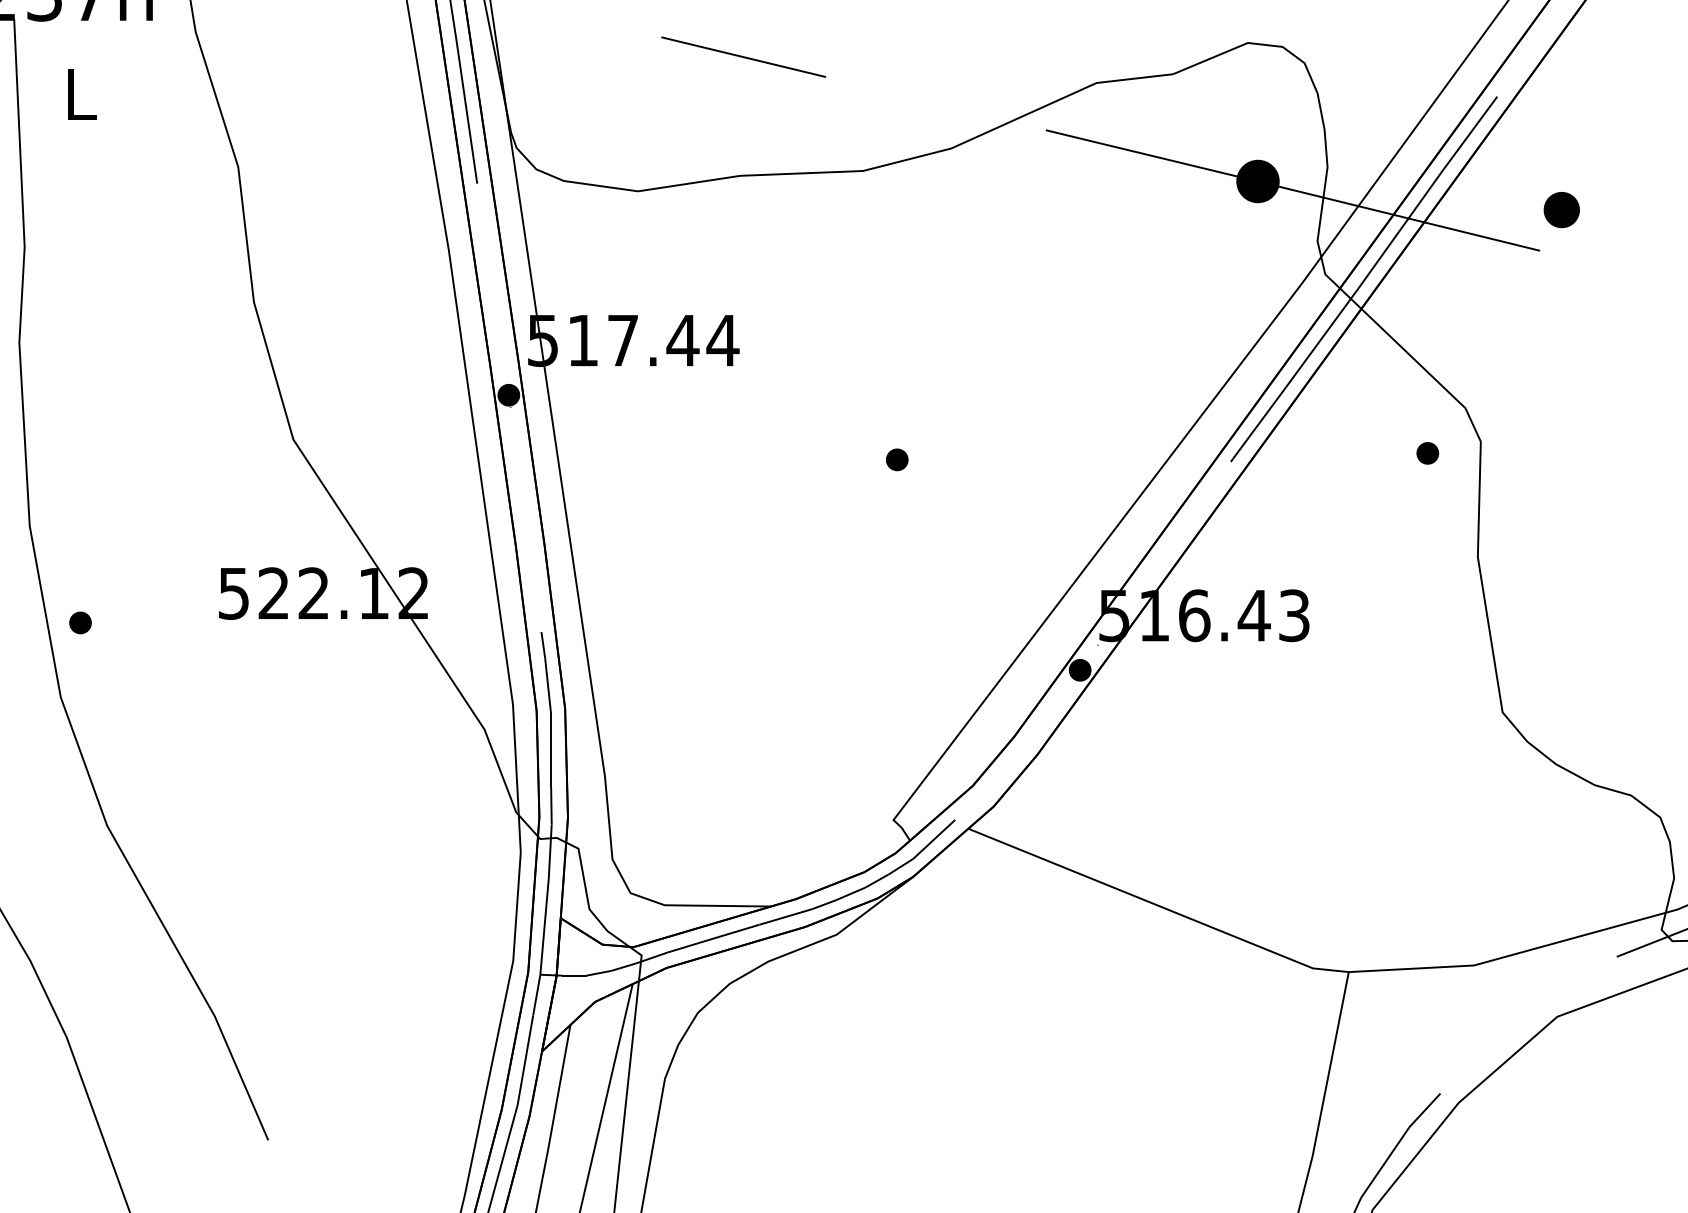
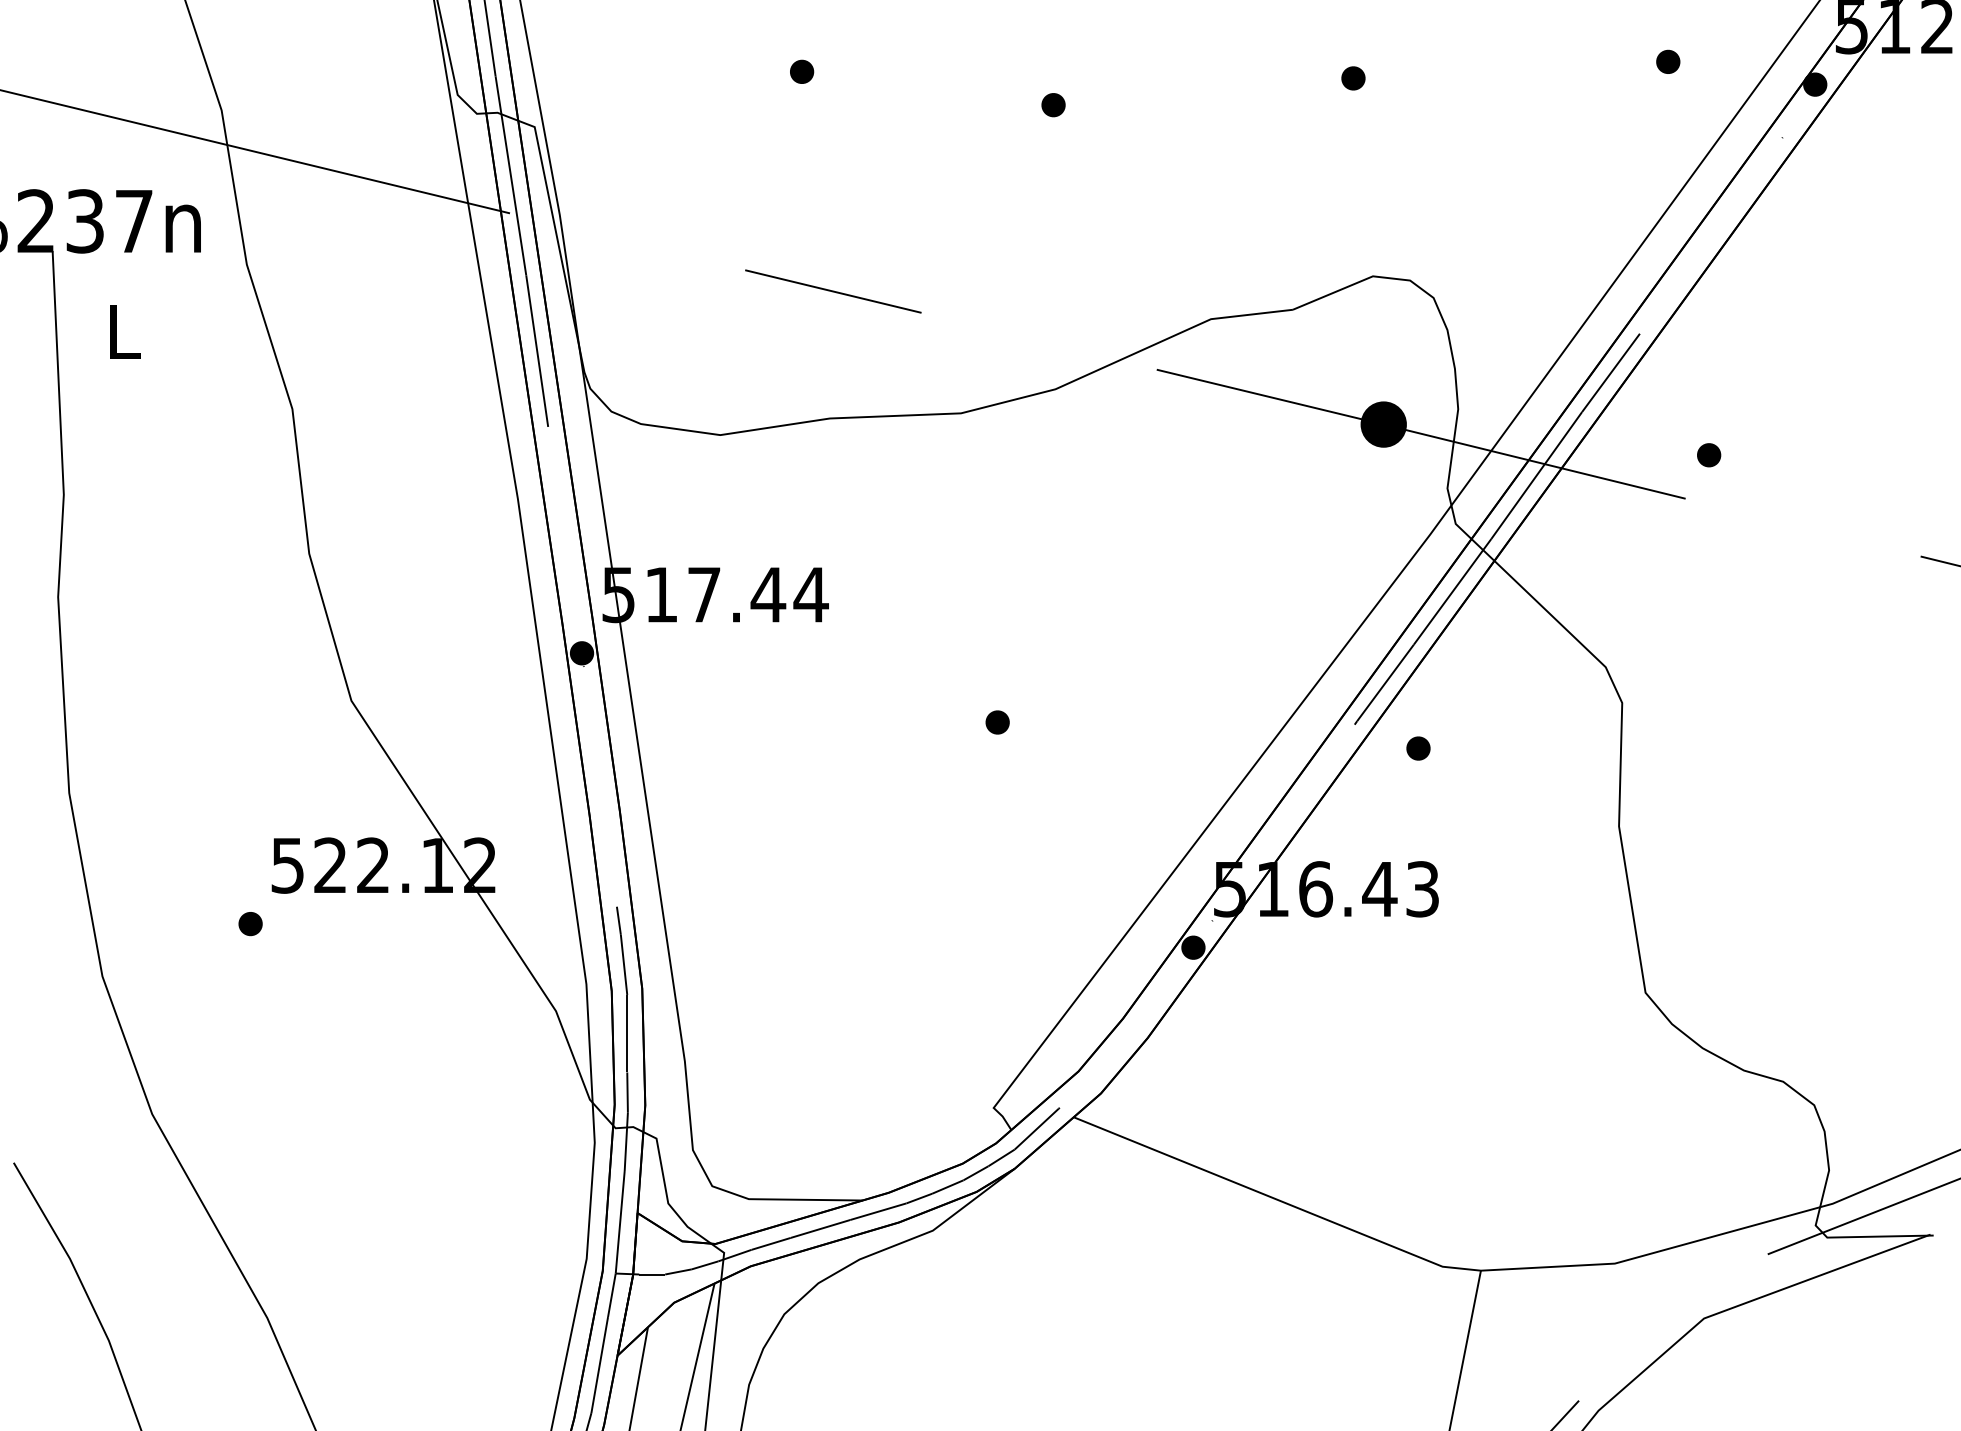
part: (1562, 210) -> (1709, 455), size x0.62
part: (1427, 453) -> (1418, 748), moved
part: (80, 623) -> (250, 924), moved

